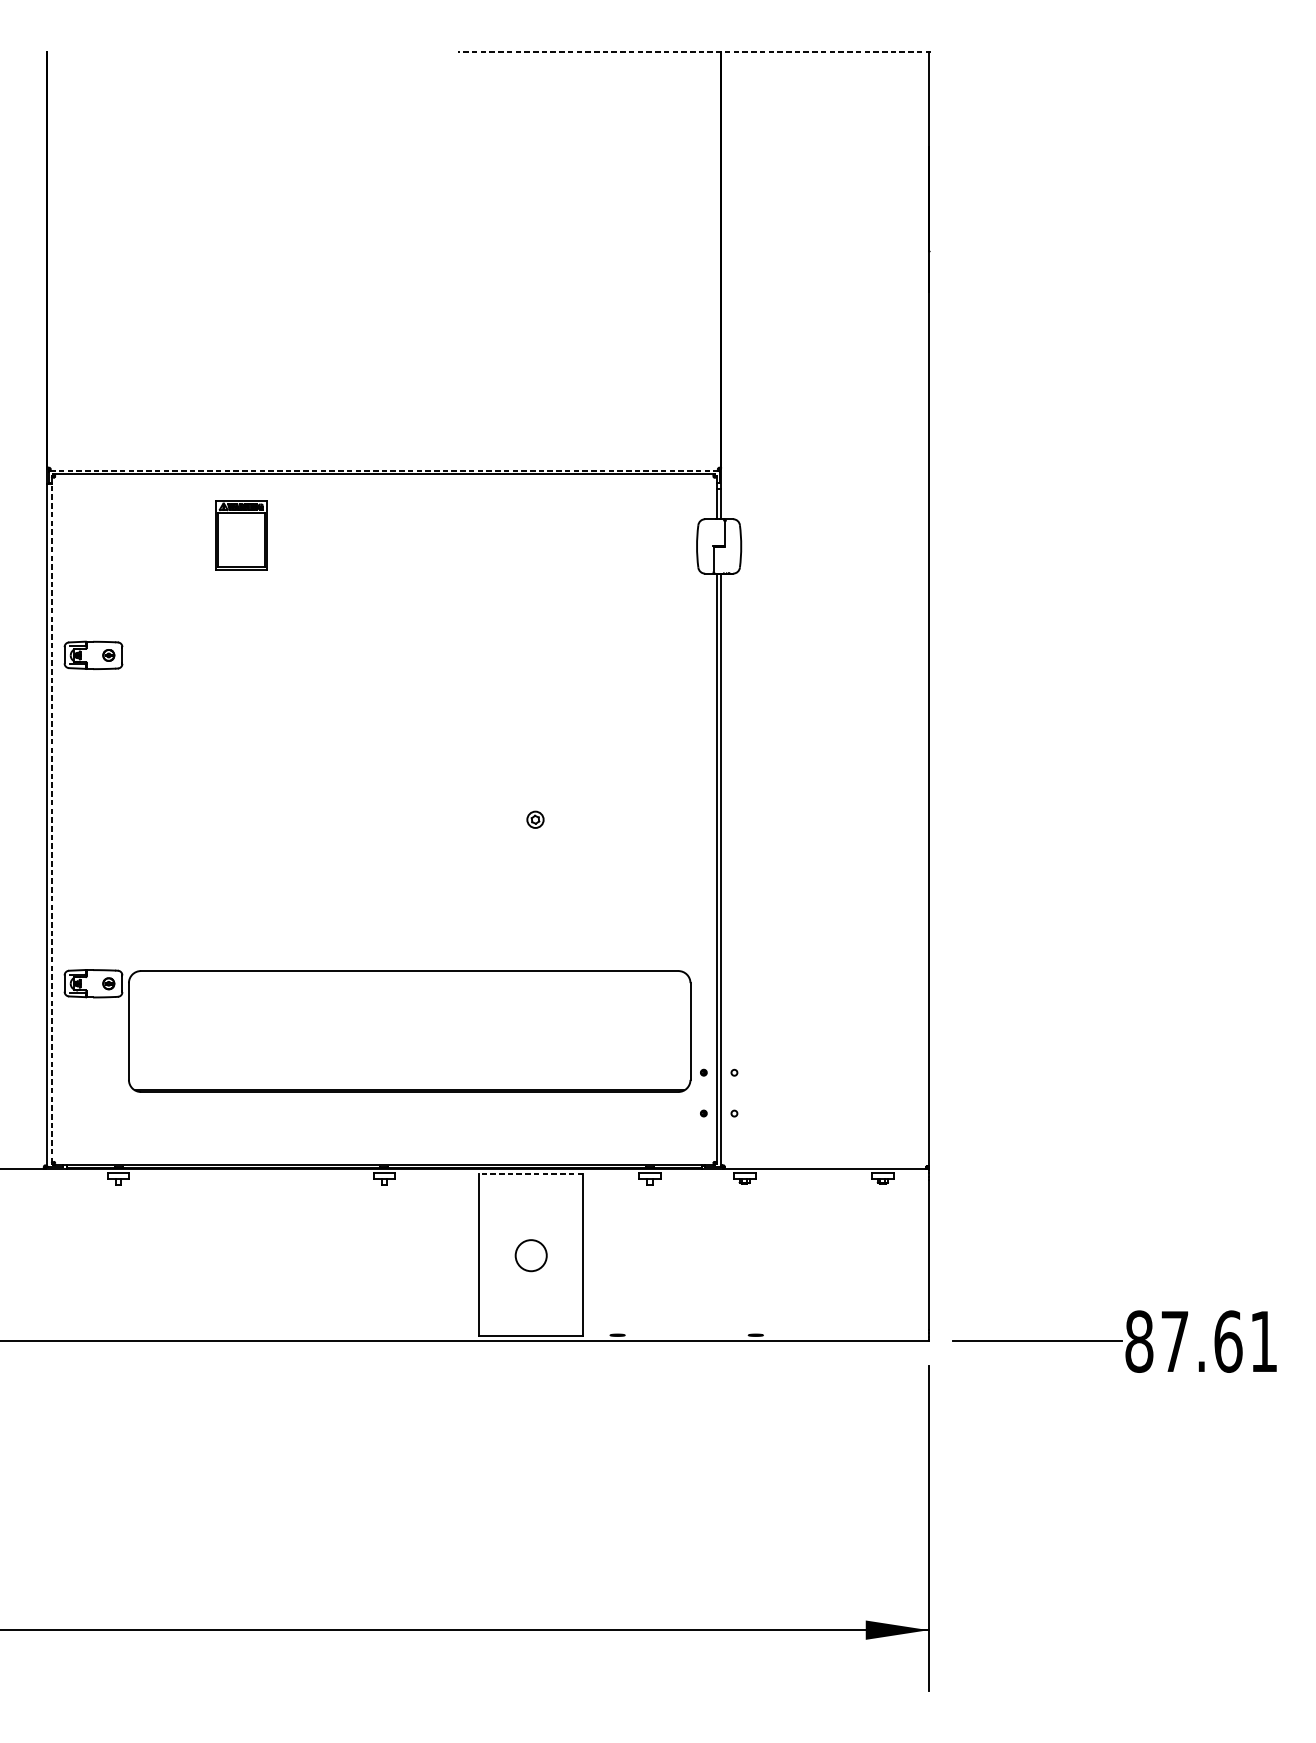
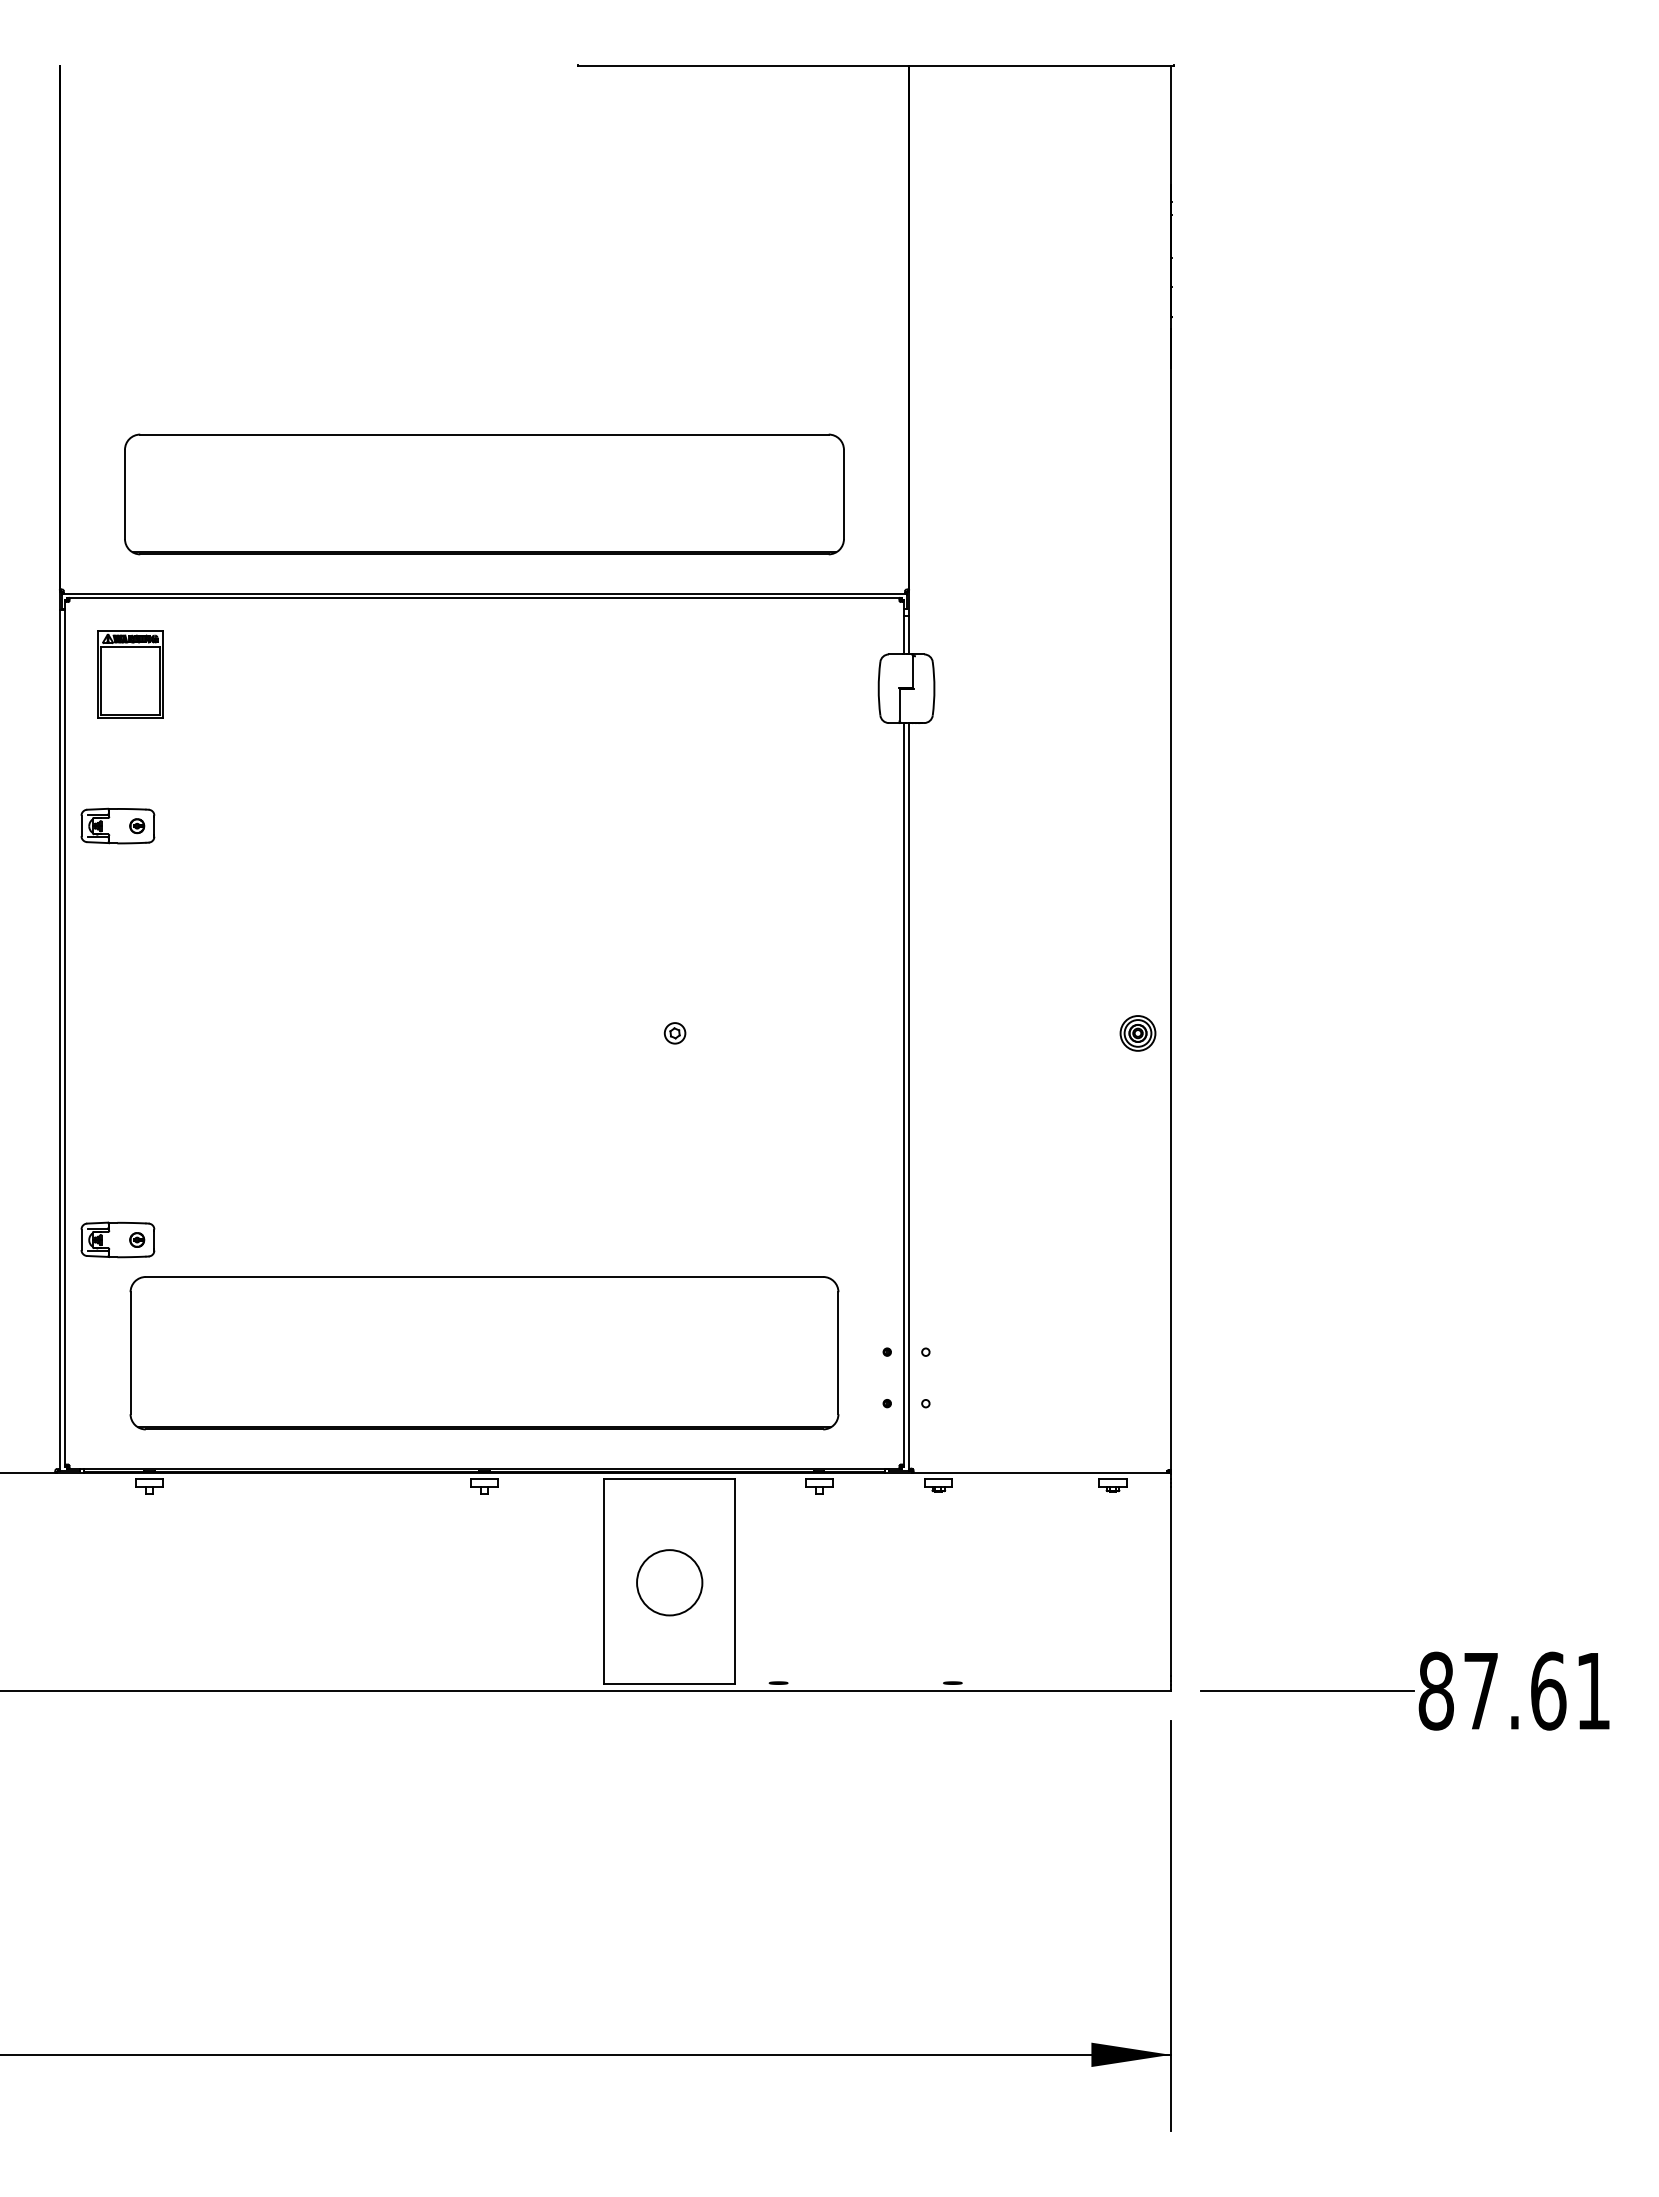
line: (694, 52) -> (875, 65), dashed -> solid
part: (384, 392) -> (484, 494), added
line: (384, 470) -> (484, 593), dashed -> solid
part: (241, 535) -> (130, 674), moved
line: (51, 819) -> (65, 1033), dashed -> solid
part: (902, 819) -> (1137, 1033), added
part: (409, 1031) -> (484, 1353), moved
line: (531, 1173) -> (669, 1479), dashed -> solid
circle: (531, 1255) -> (669, 1582), size x1.67

